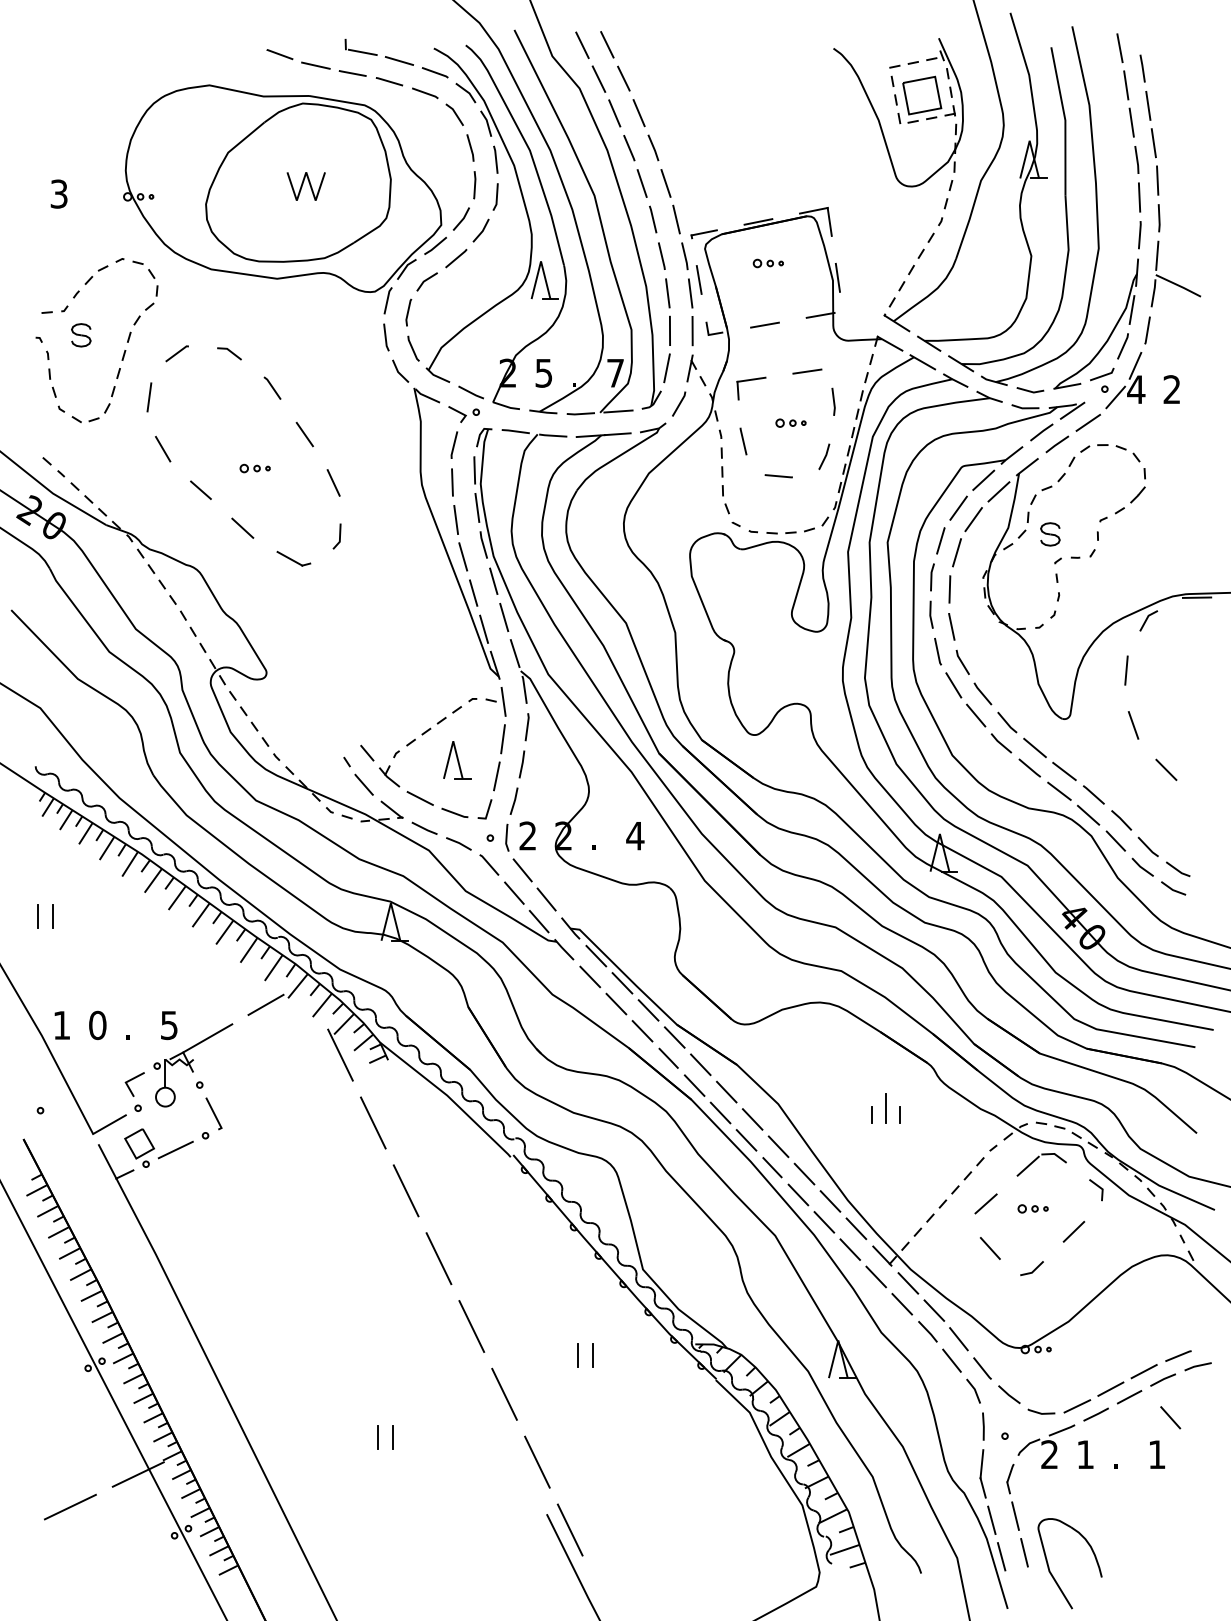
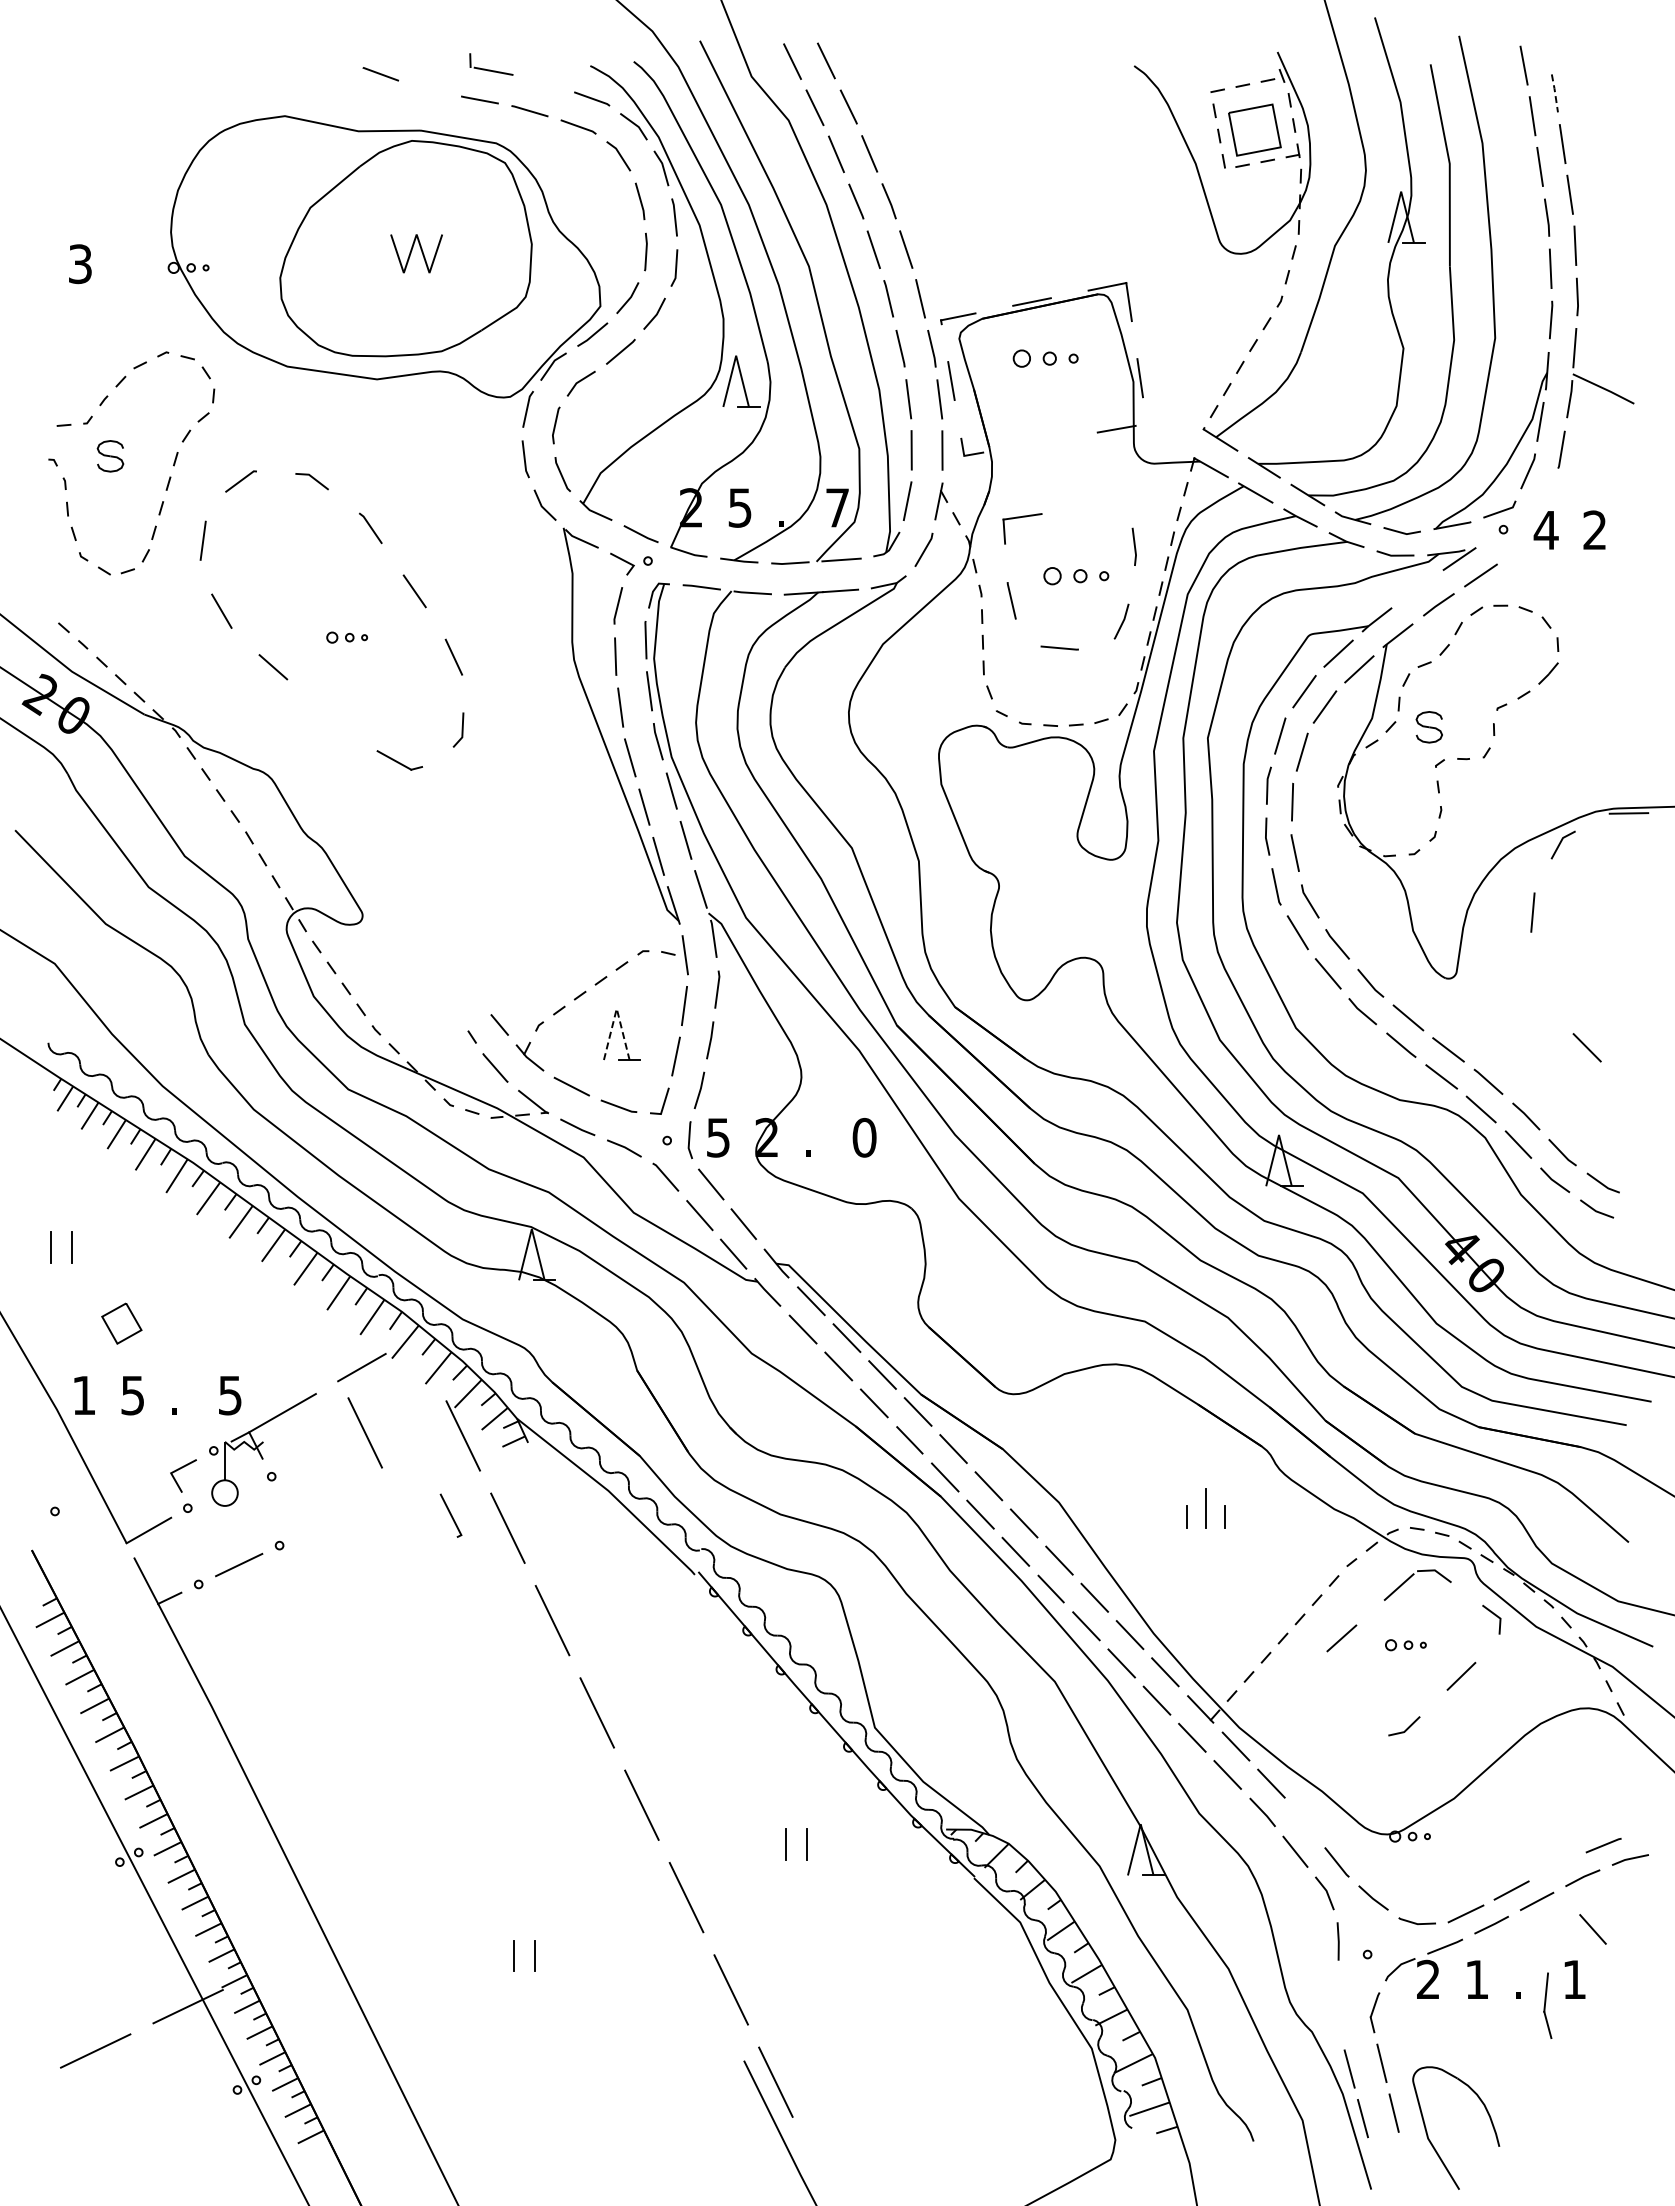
line: (399, 60) -> (543, 82), removed
line: (315, 65) -> (429, 89), removed
line: (1143, 67) -> (1555, 92), solid -> dashed
part: (768, 263) -> (1045, 358), size x1.6
line: (764, 325) -> (1040, 442), removed
line: (1135, 365) -> (1544, 497), removed
line: (807, 371) -> (1098, 505), removed
line: (1115, 397) -> (1517, 540), removed
part: (791, 422) -> (1076, 575), size x1.6
line: (1041, 432) -> (1417, 588), removed
line: (242, 527) -> (330, 718), removed
line: (1133, 725) -> (1542, 987), removed
line: (453, 741) -> (616, 1008), solid -> dashed
text: (528, 835) -> (718, 1137), 2 -> 5
text: (635, 835) -> (864, 1137), 4 -> 0
text: (97, 1025) -> (132, 1395), 0 -> 5
line: (267, 1052) -> (364, 1432), added
line: (213, 1113) -> (450, 1515), moved
part: (139, 1143) -> (121, 1323), moved
line: (990, 1248) -> (1347, 1698), removed
line: (958, 1339) -> (1304, 1822), removed
line: (1143, 1371) -> (1556, 1866), removed
part: (982, 1473) -> (1547, 2005), moved

